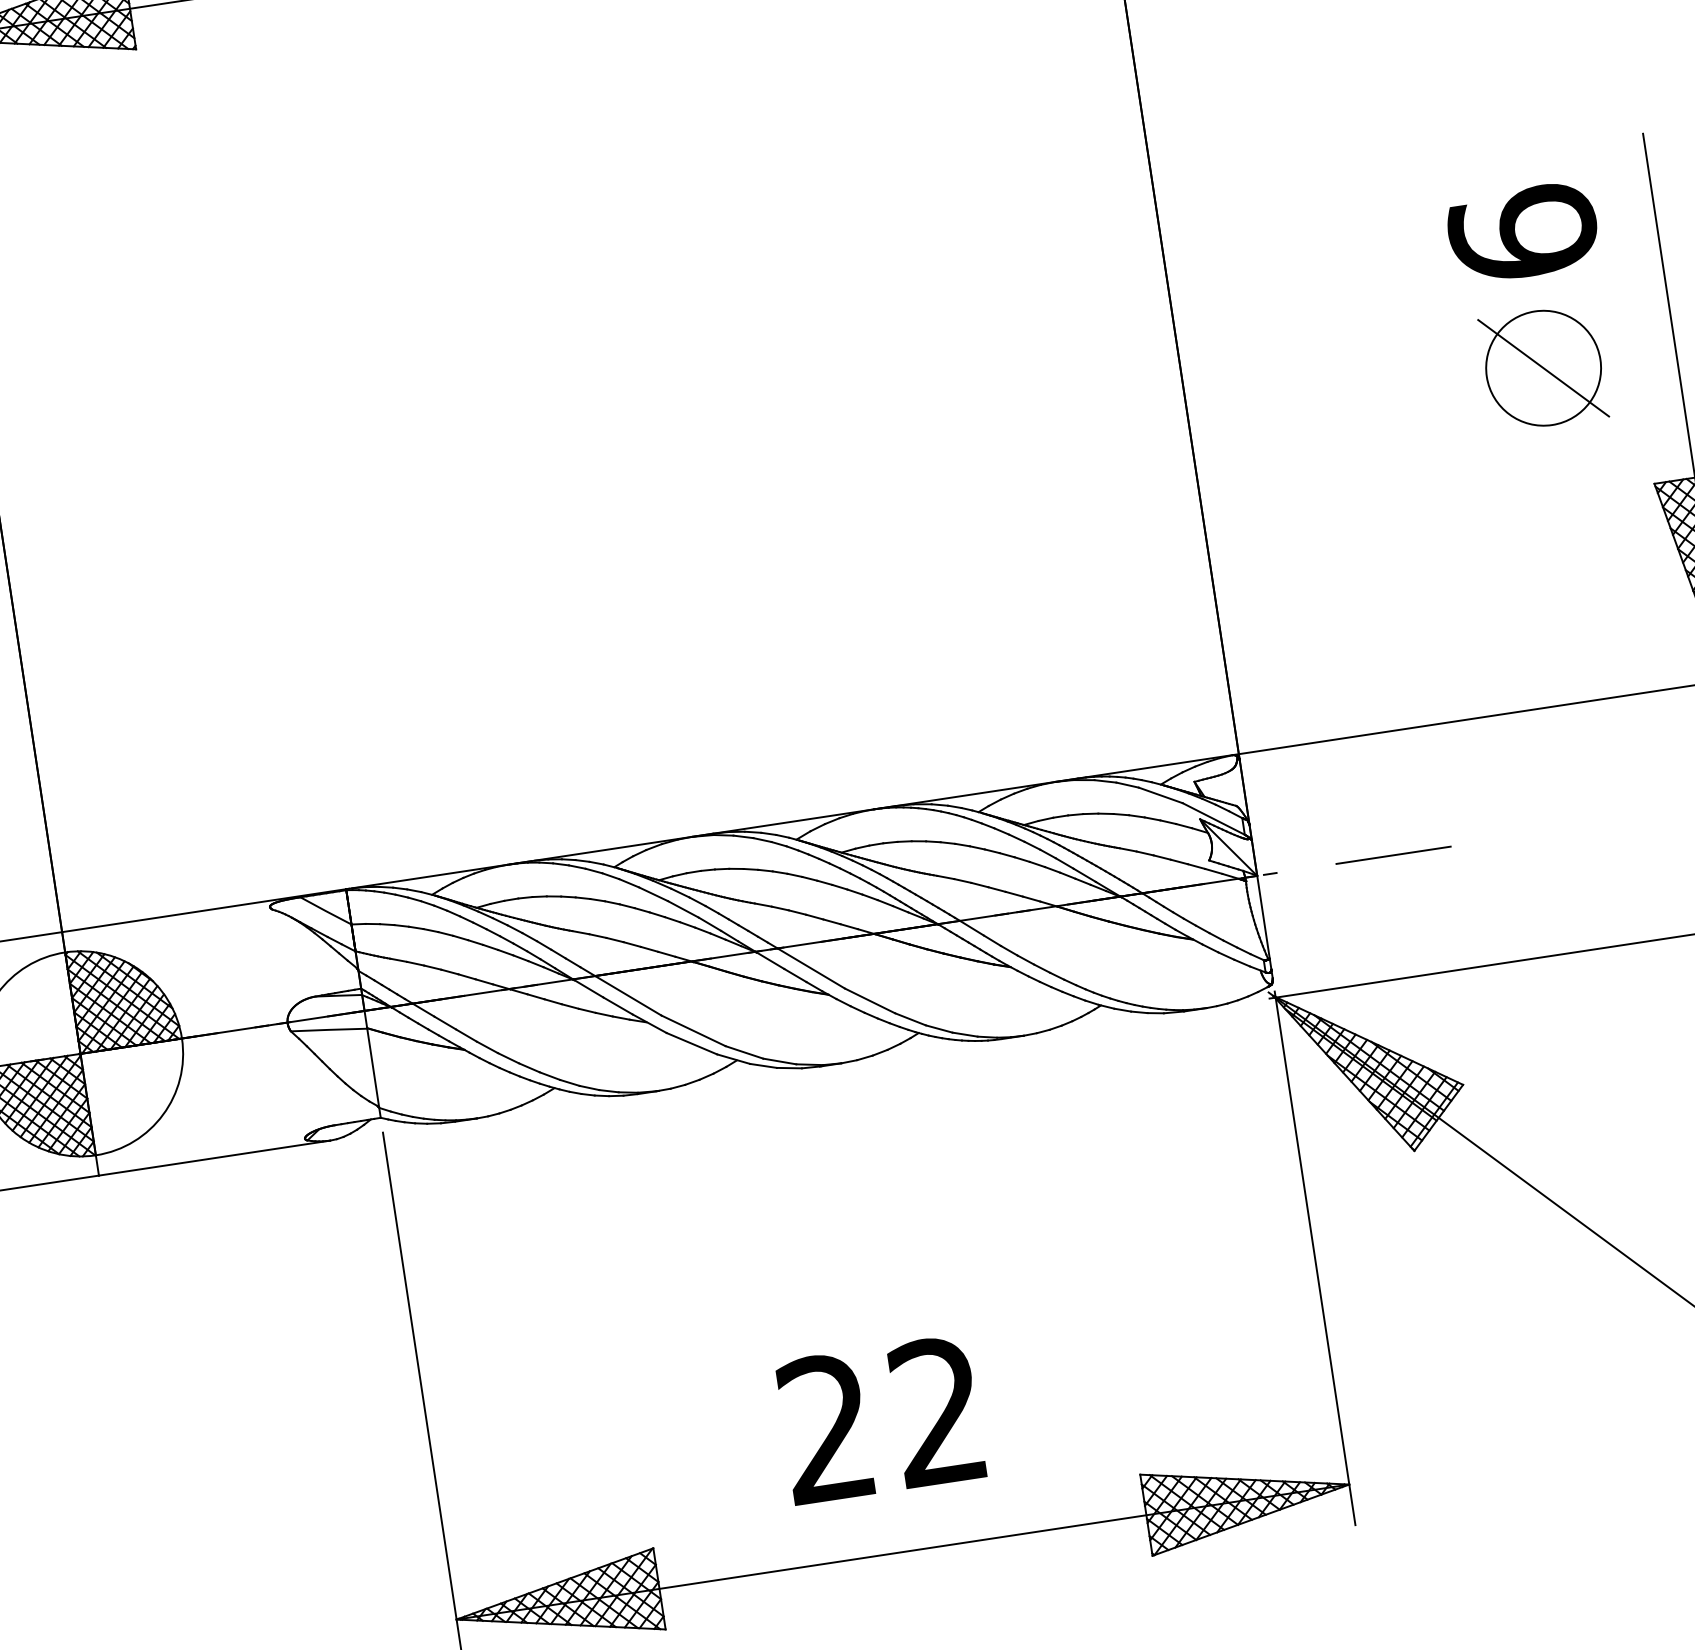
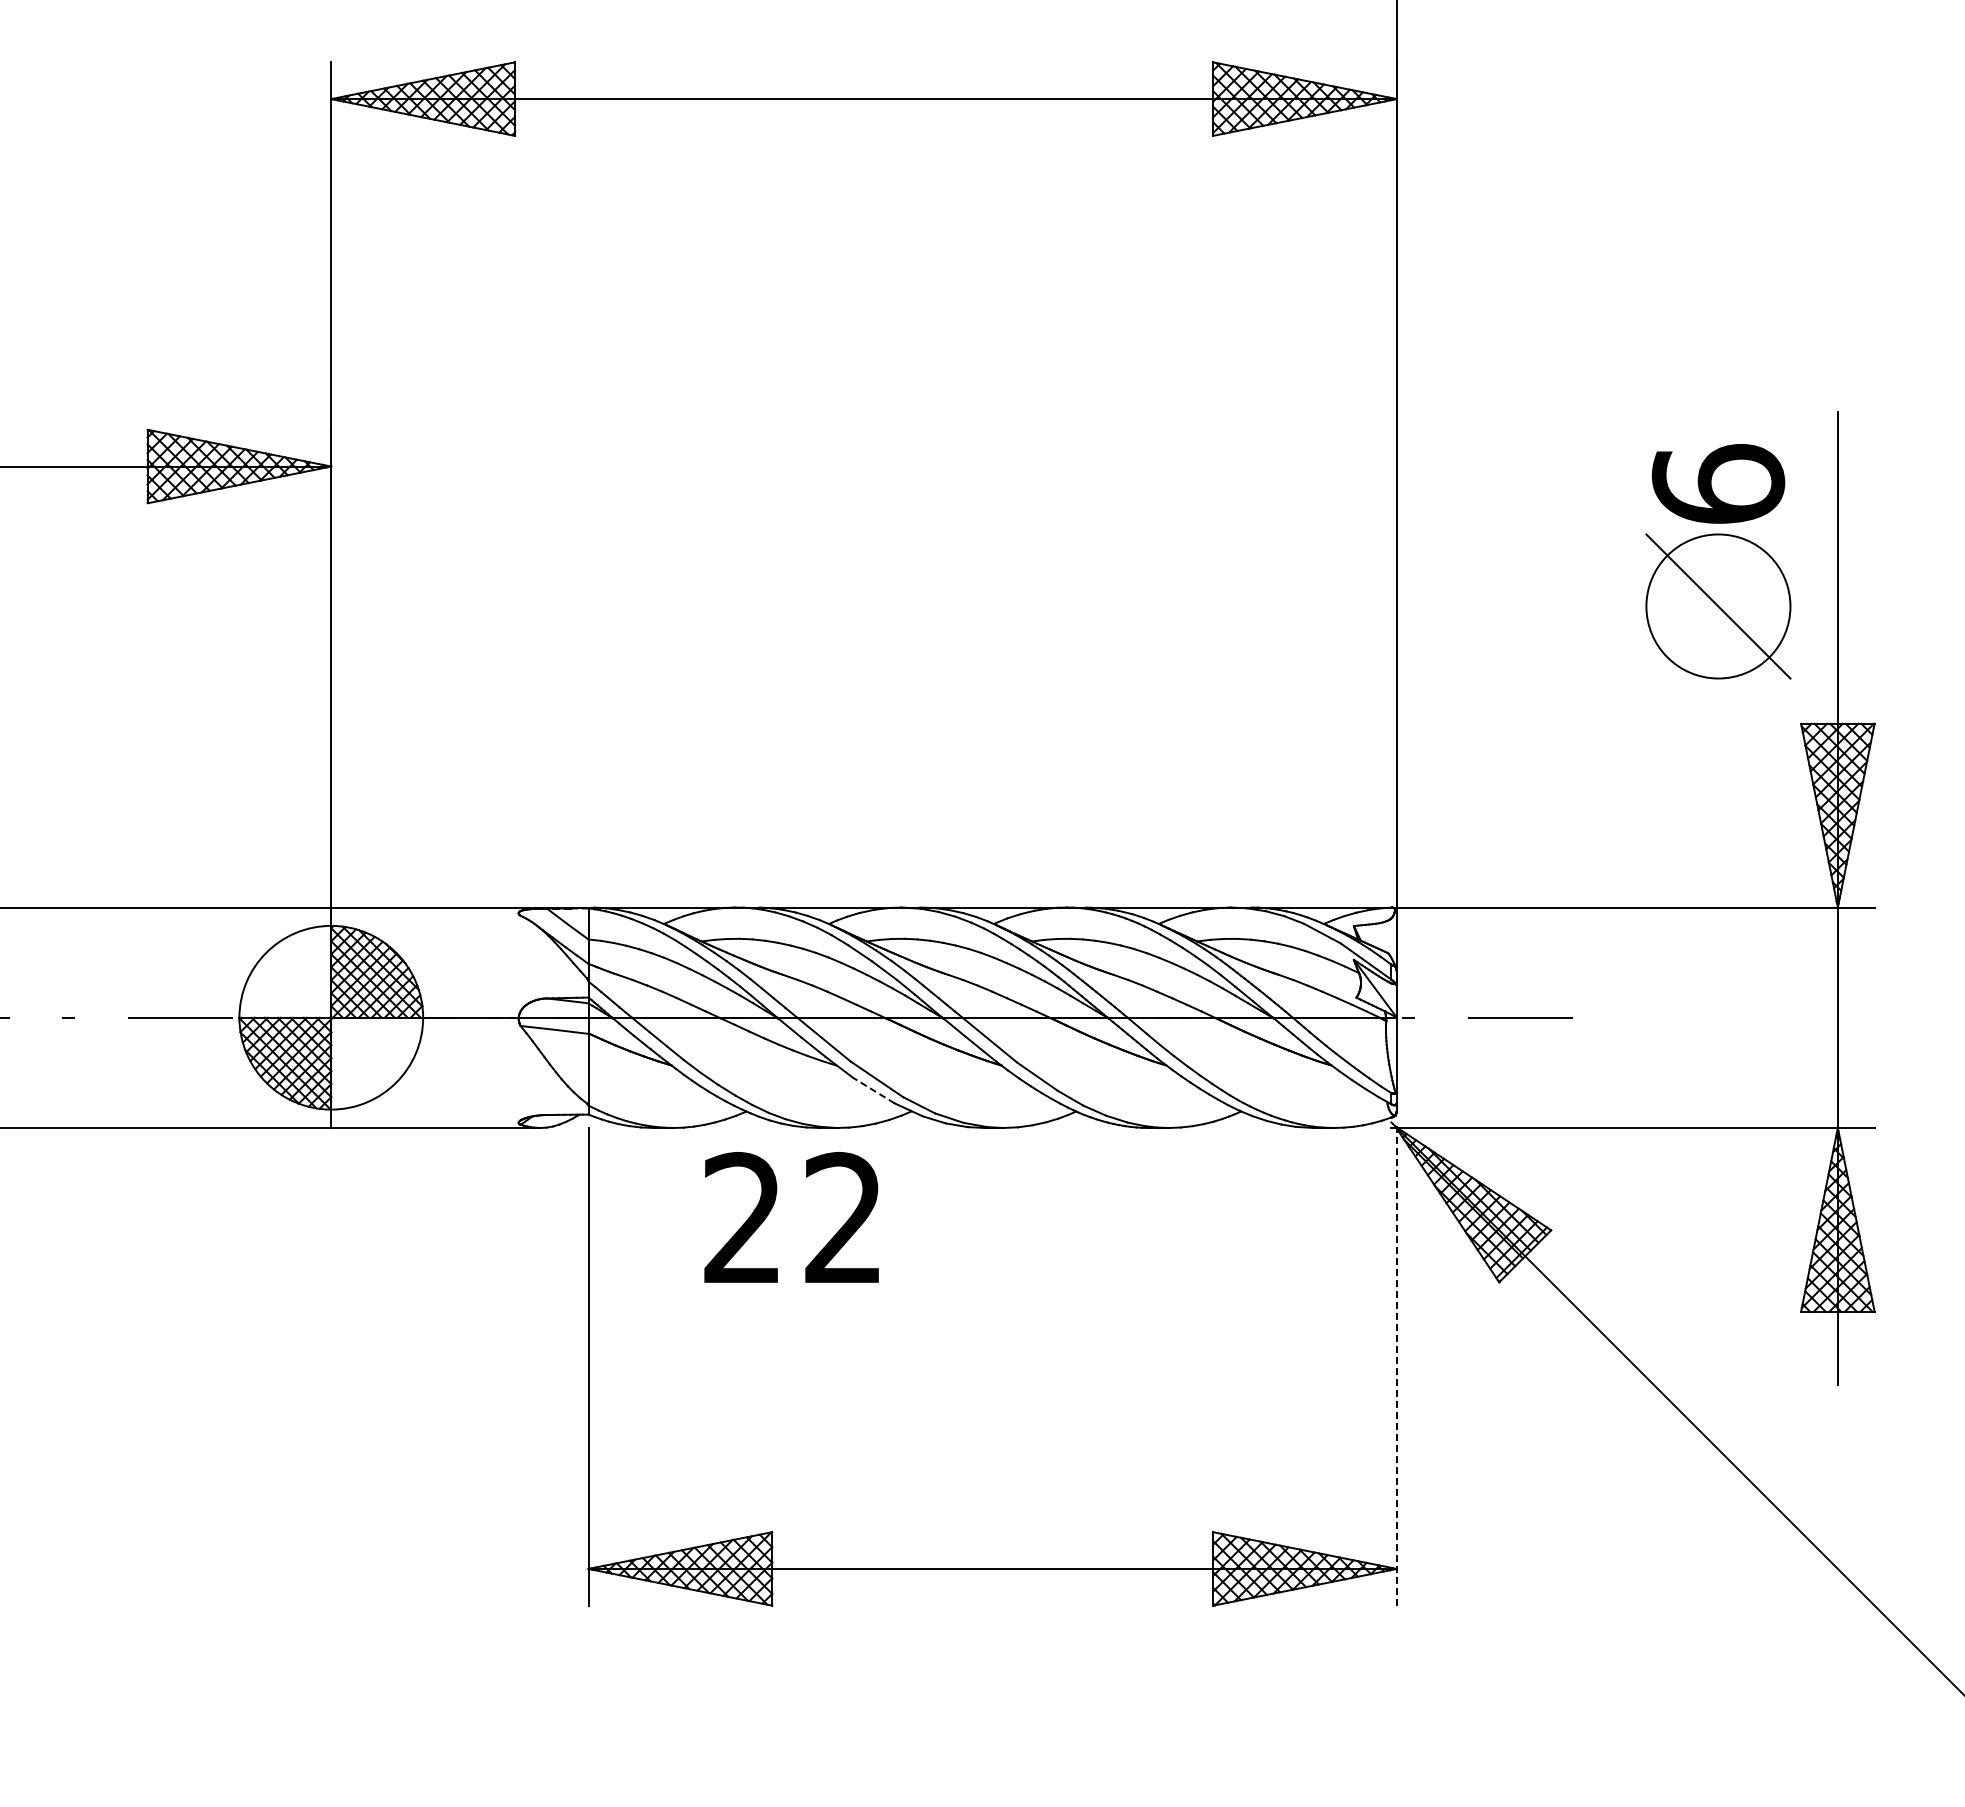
part: (1543, 368) -> (1718, 606), size x1.4
line: (691, 1043) -> (873, 1090), solid -> dashed
line: (1314, 1258) -> (1396, 1364), solid -> dashed
text: (880, 1419) -> (791, 1217), moved

